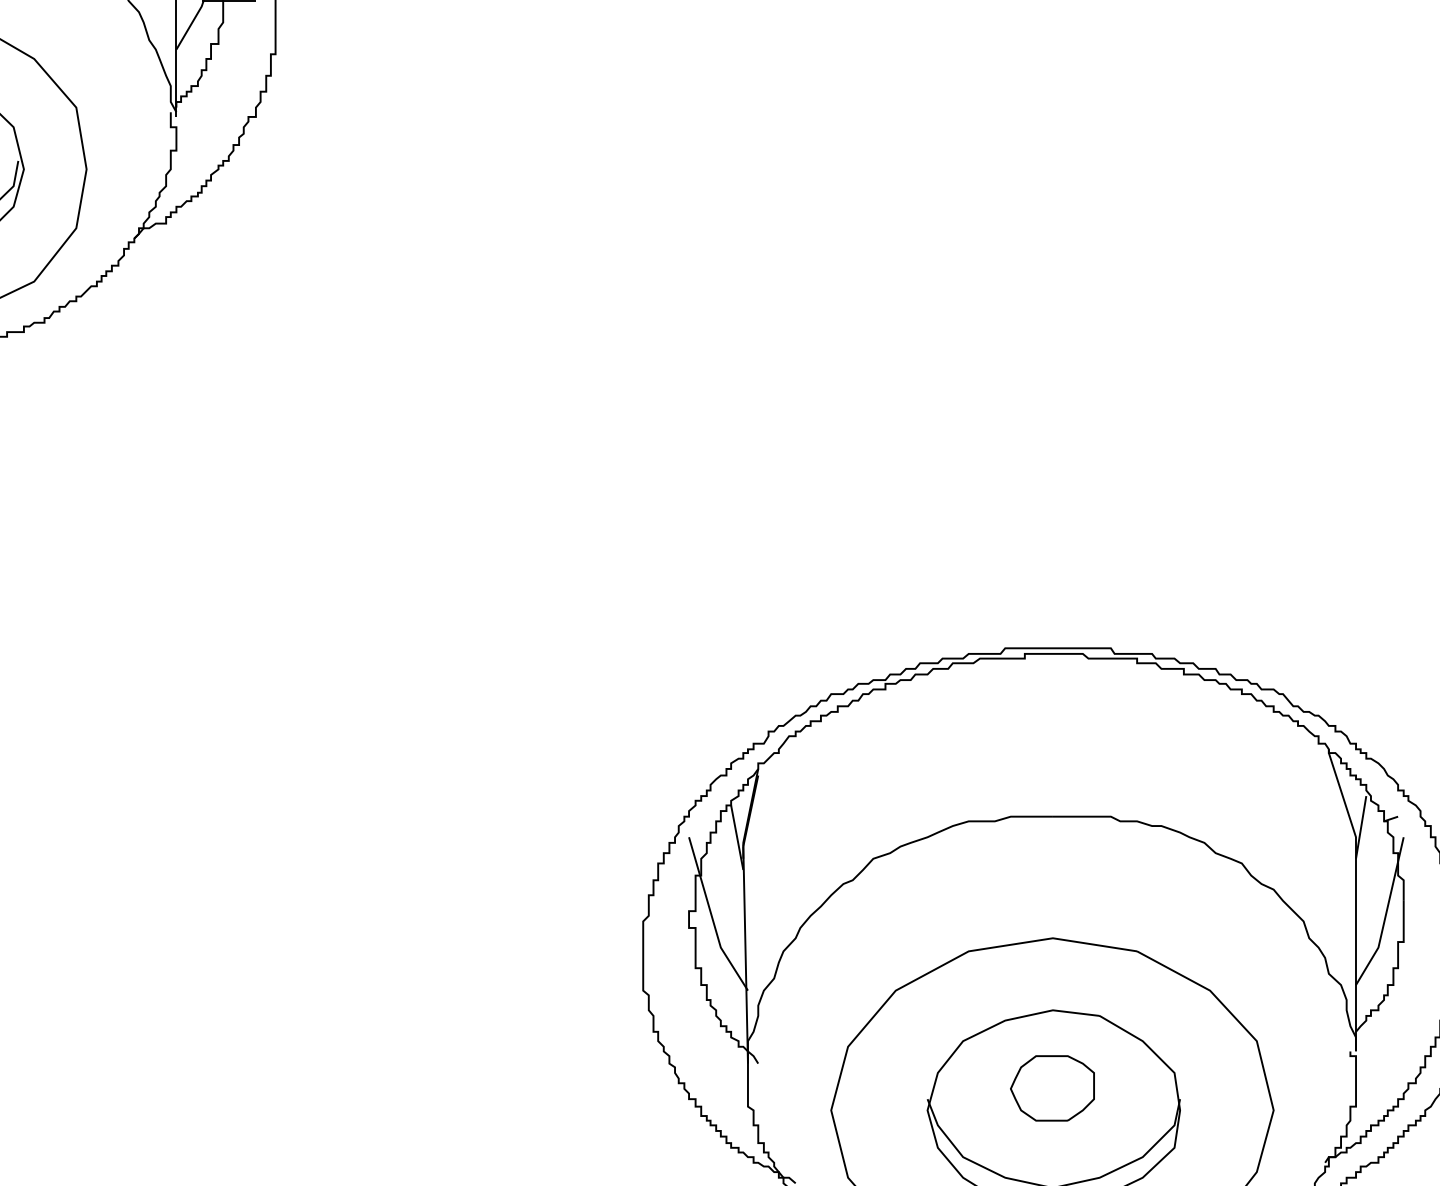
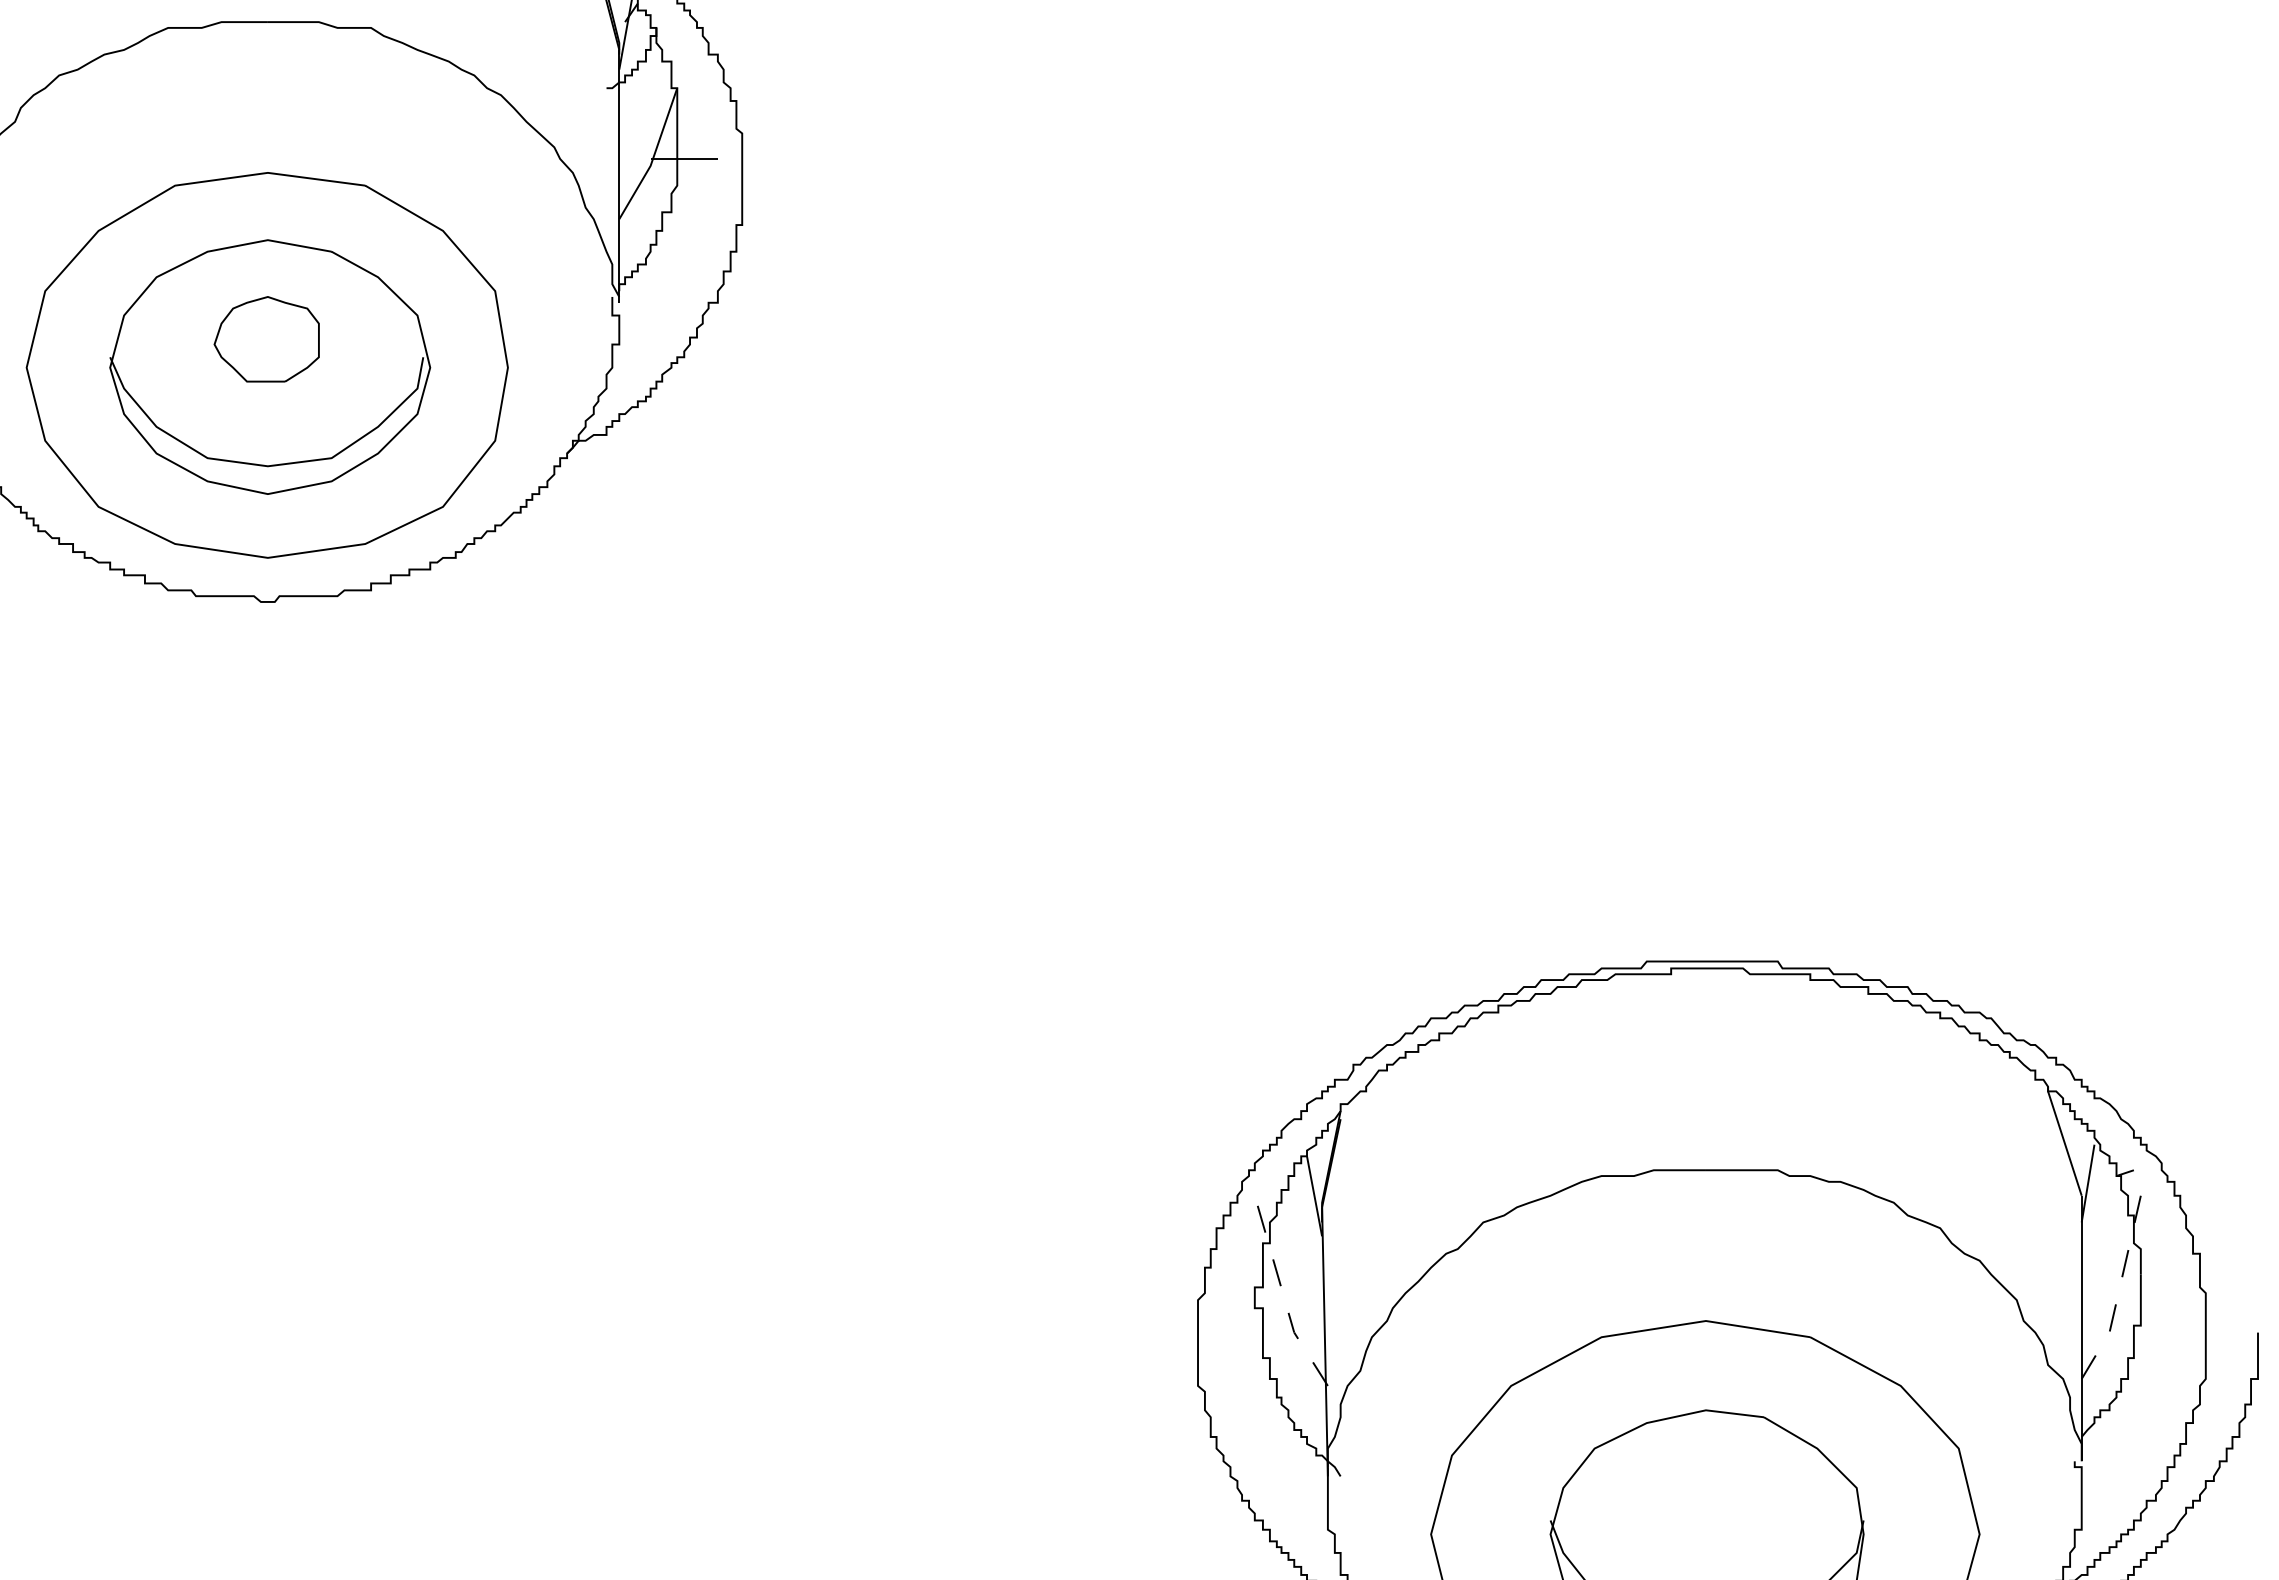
line: (1385, 914) -> (2118, 1291), solid -> dashed
line: (712, 917) -> (1283, 1295), solid -> dashed
part: (1051, 1087) -> (1704, 1506), removed

